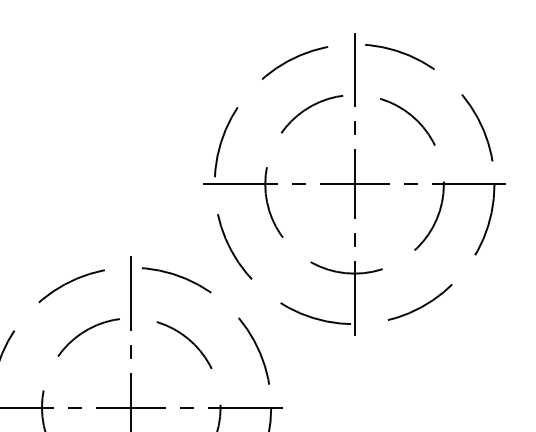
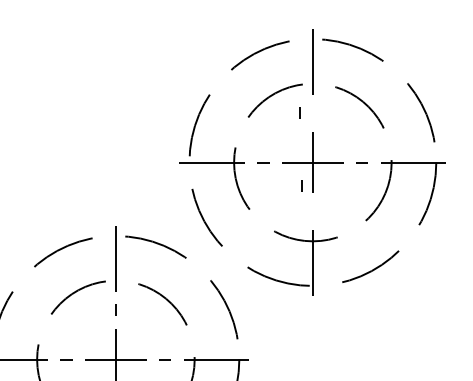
line: (354, 127) -> (299, 112), moved
line: (354, 239) -> (301, 185), moved

